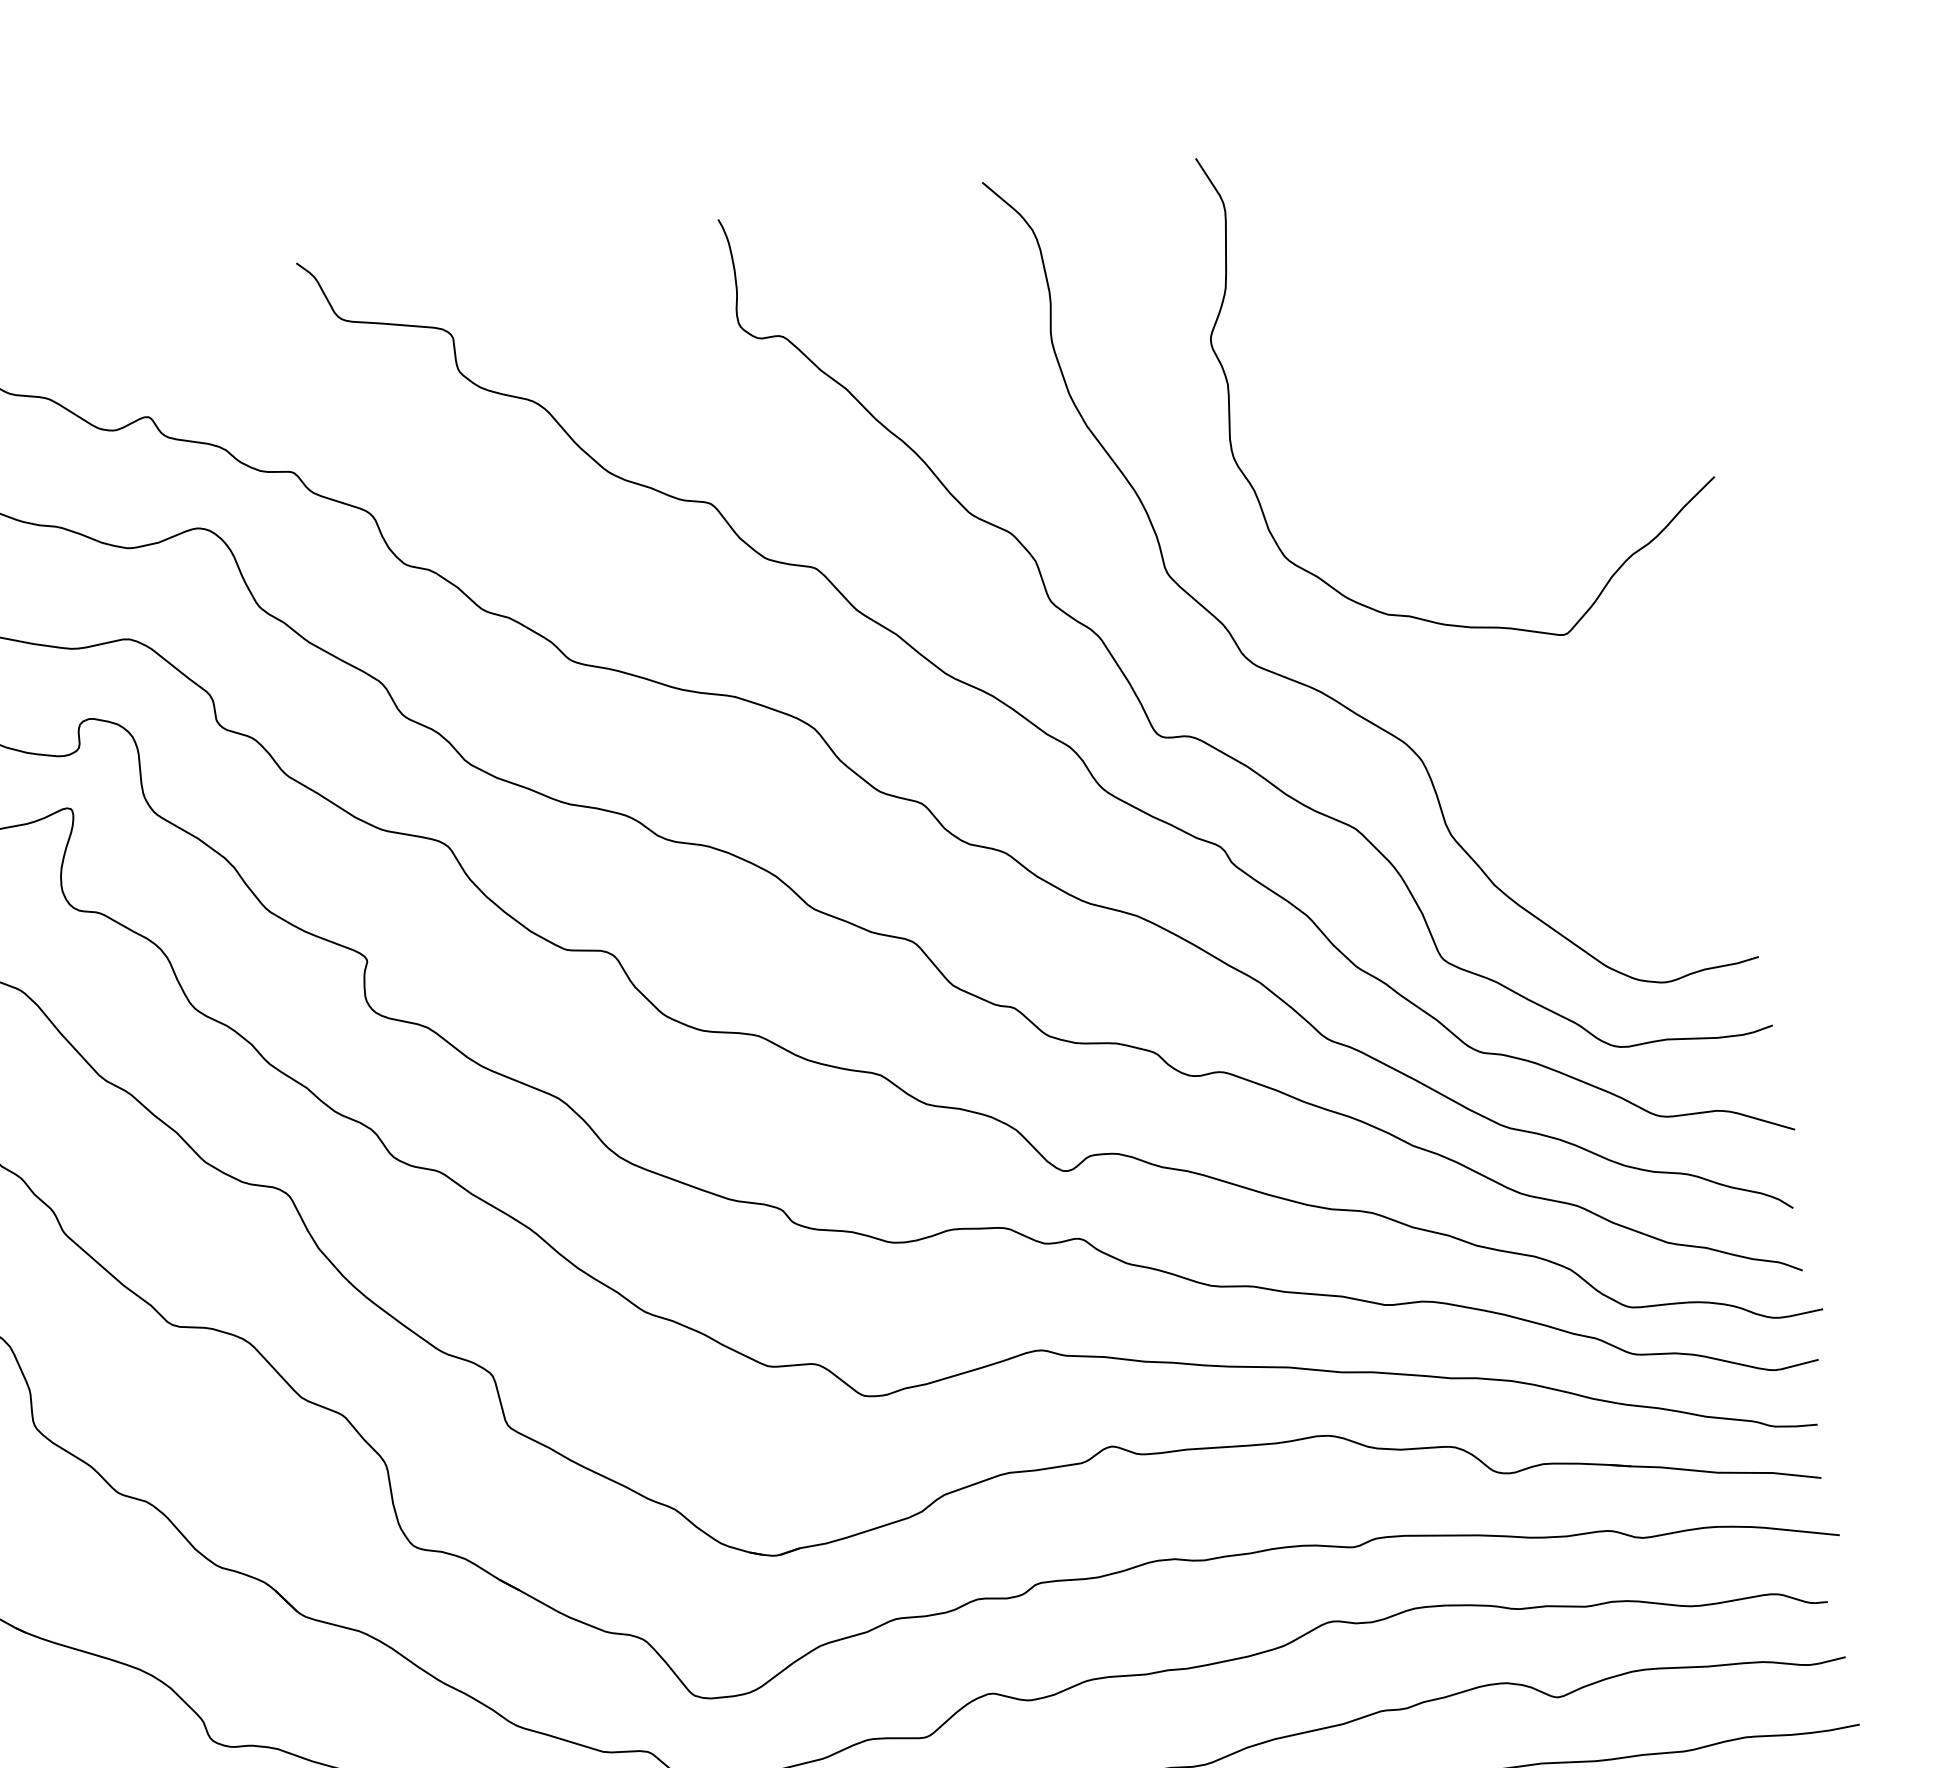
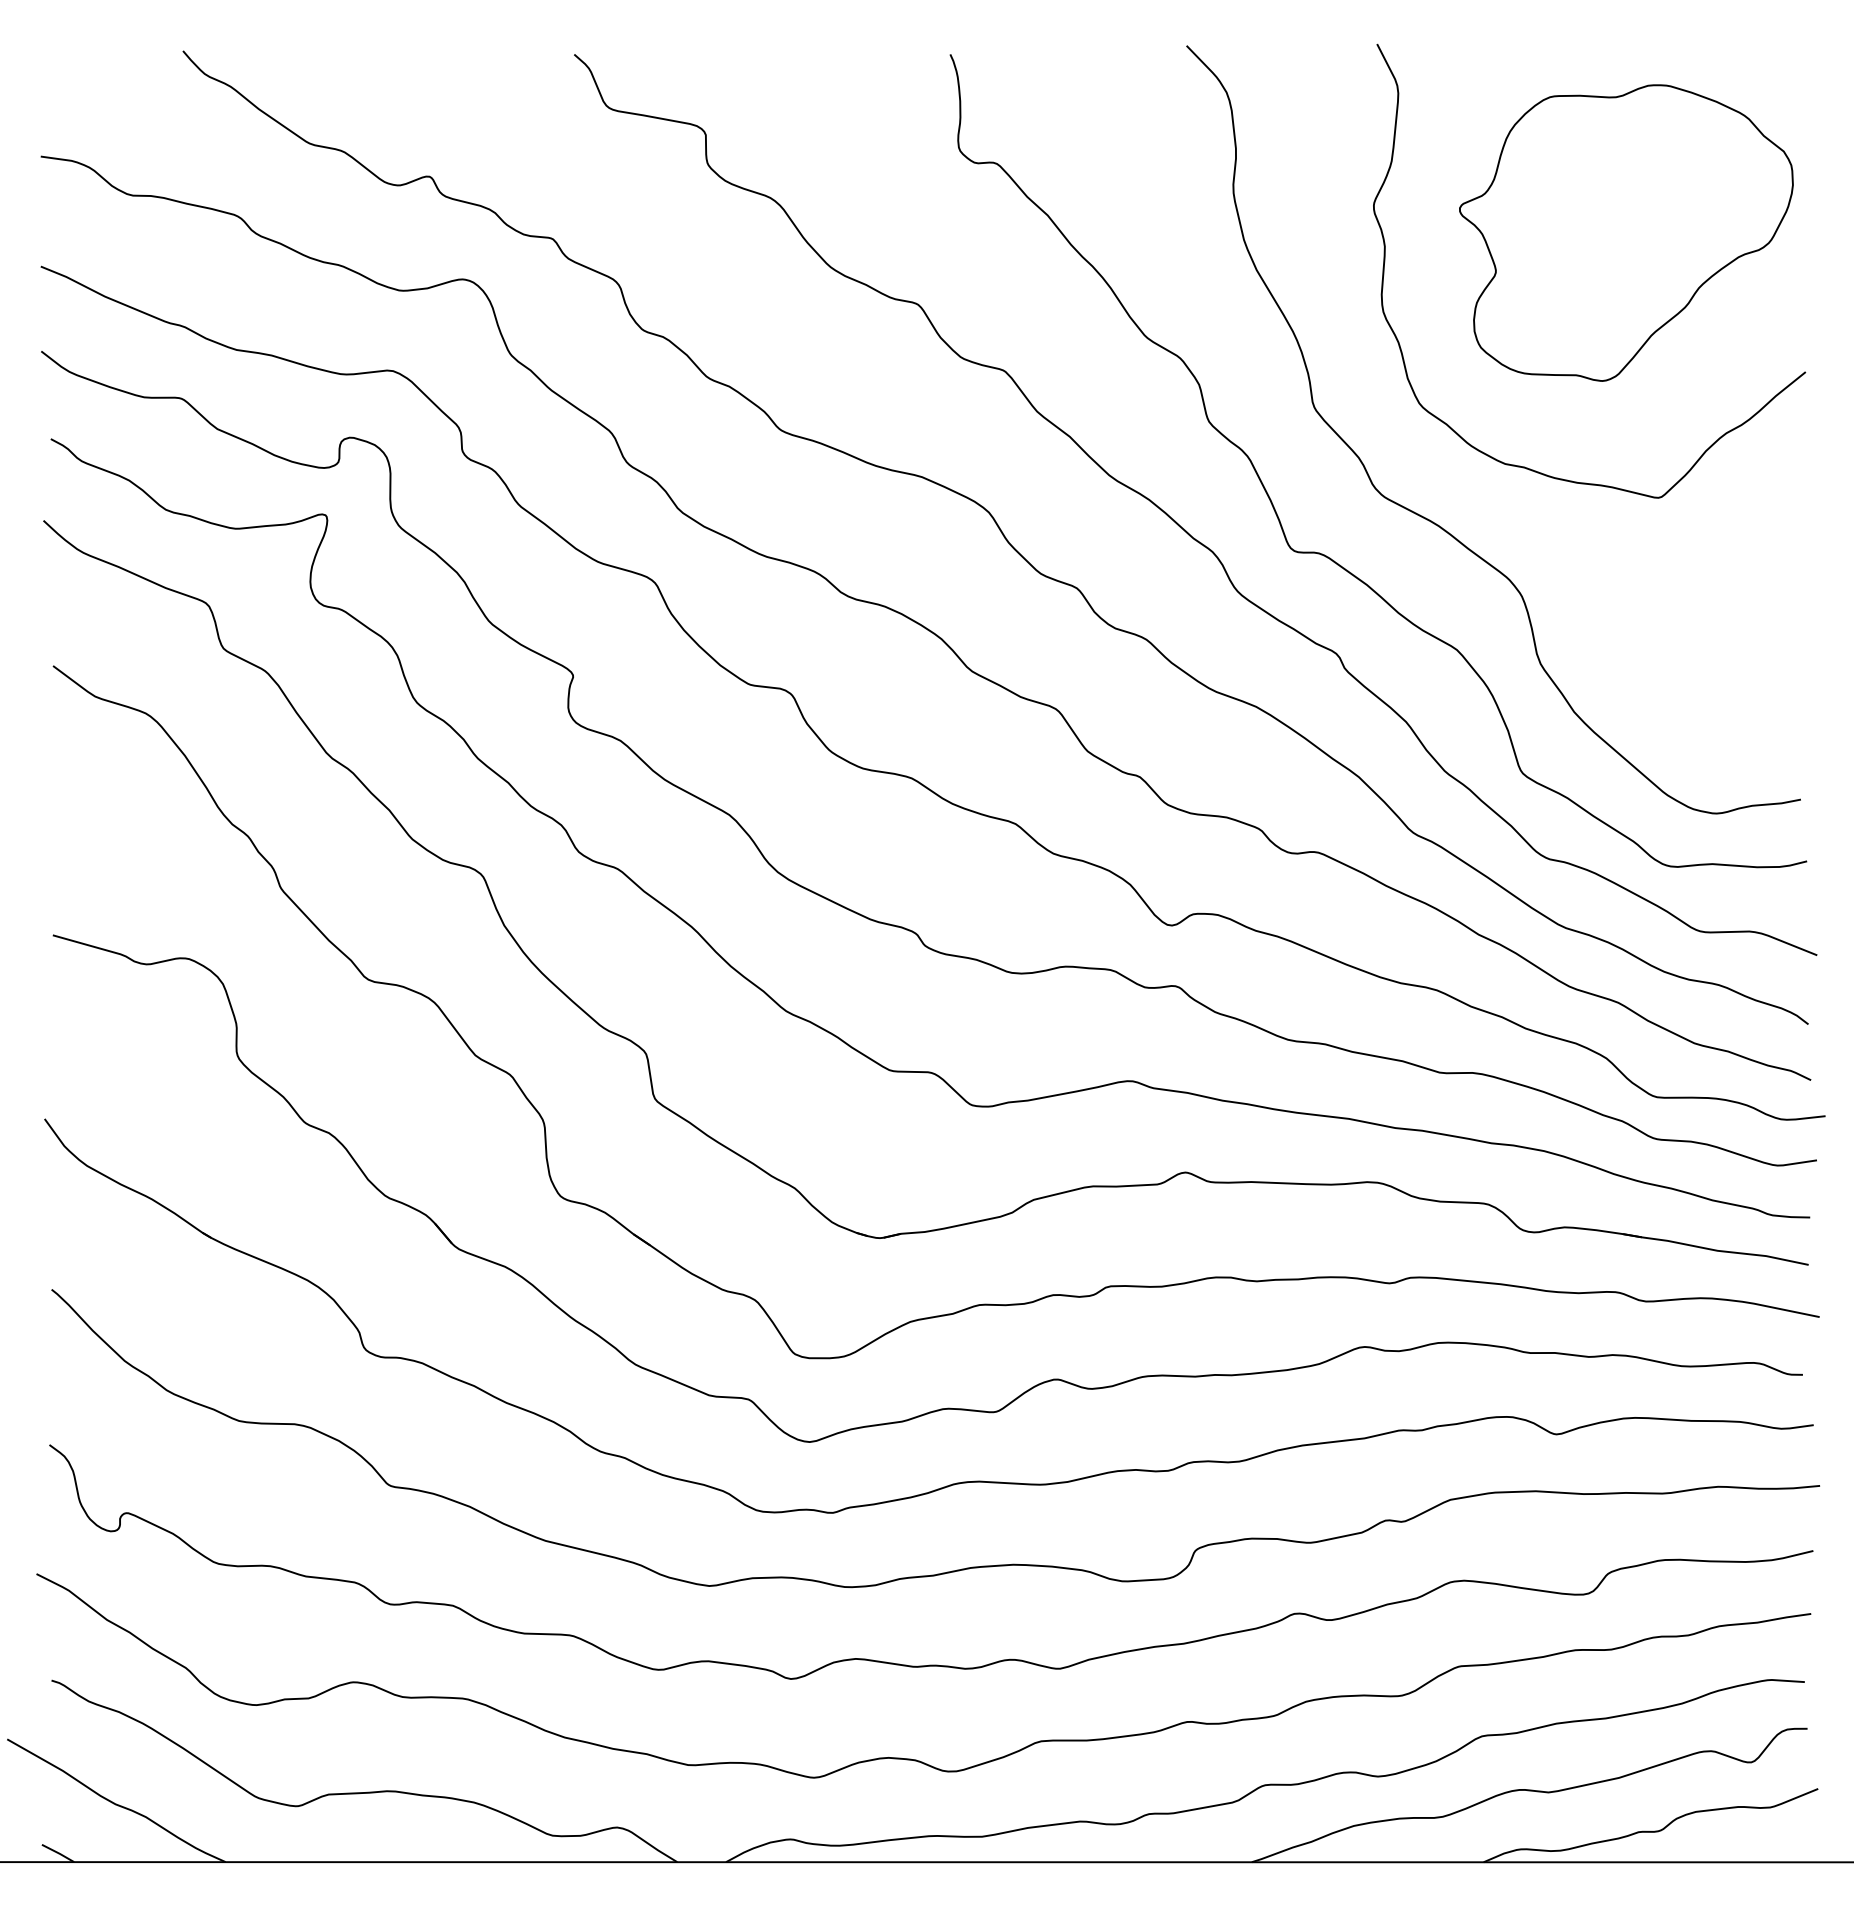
part: (1497, 340) -> (1626, 232), added

